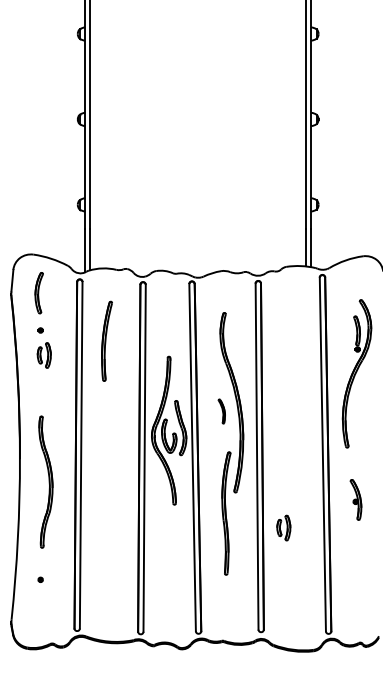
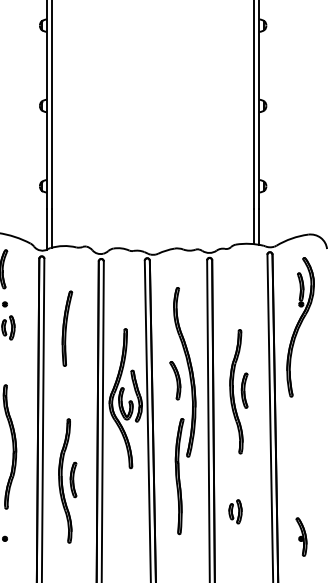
part: (106, 340) -> (66, 327), moved
part: (356, 373) -> (300, 326), moved
part: (221, 411) -> (175, 380), size x1.67
part: (289, 422) -> (238, 390), added
part: (355, 499) -> (301, 536), moved
part: (107, 517) -> (67, 480), added
part: (283, 527) -> (235, 511), moved

